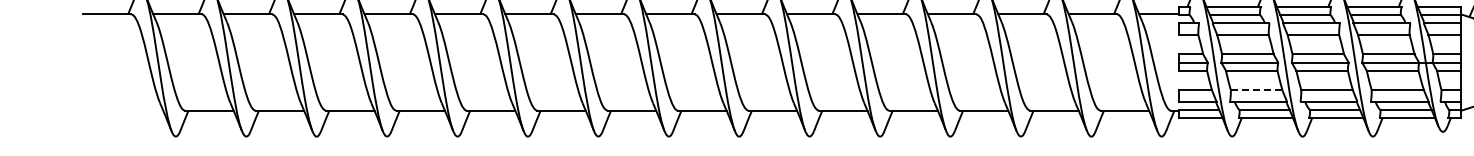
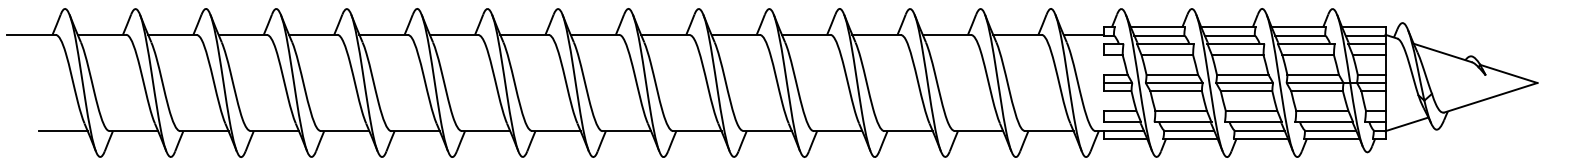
line: (1257, 90) -> (1181, 110), dashed -> solid
line: (139, 111) -> (63, 131), added

